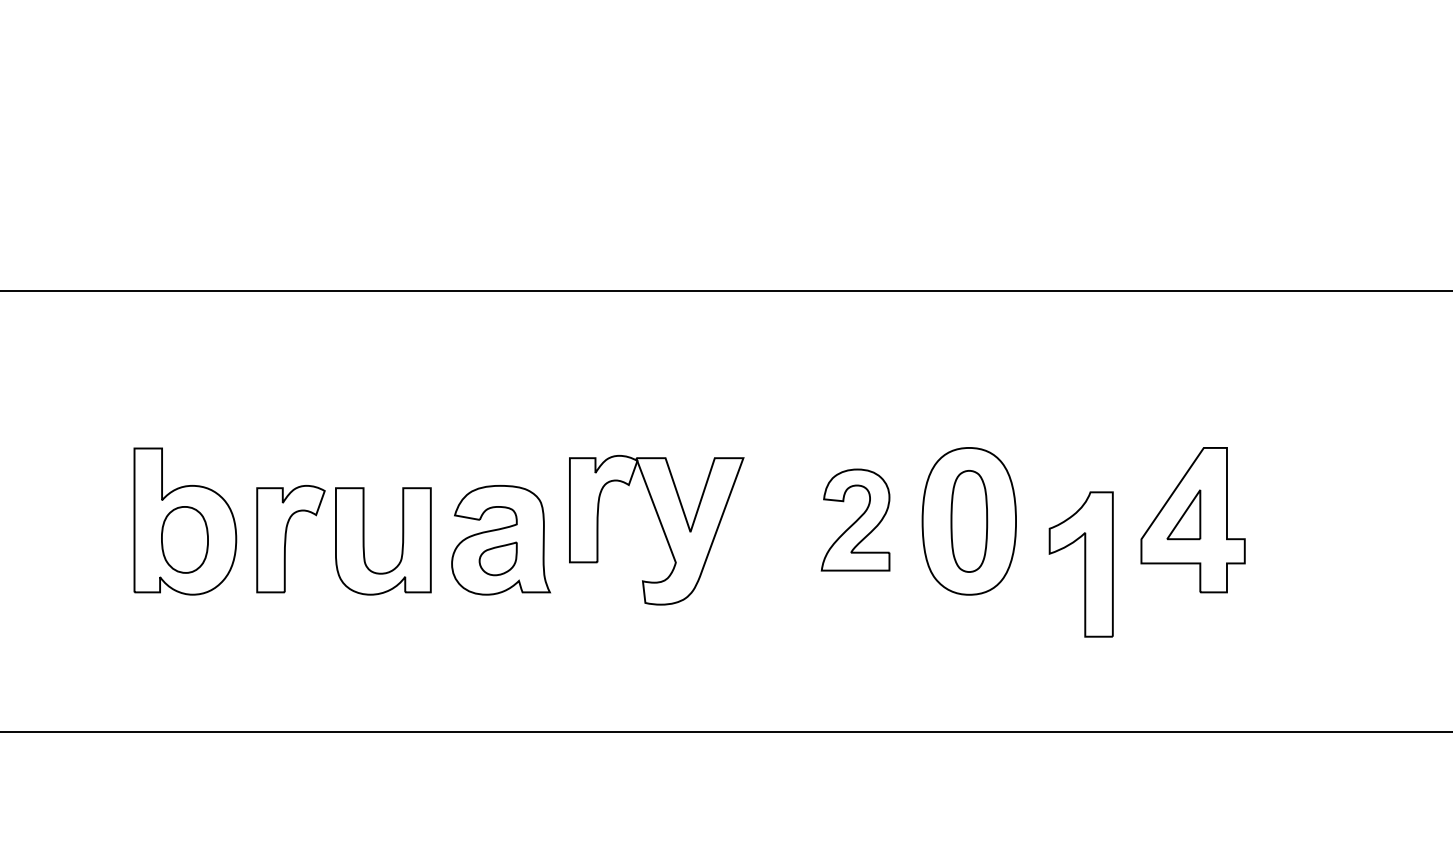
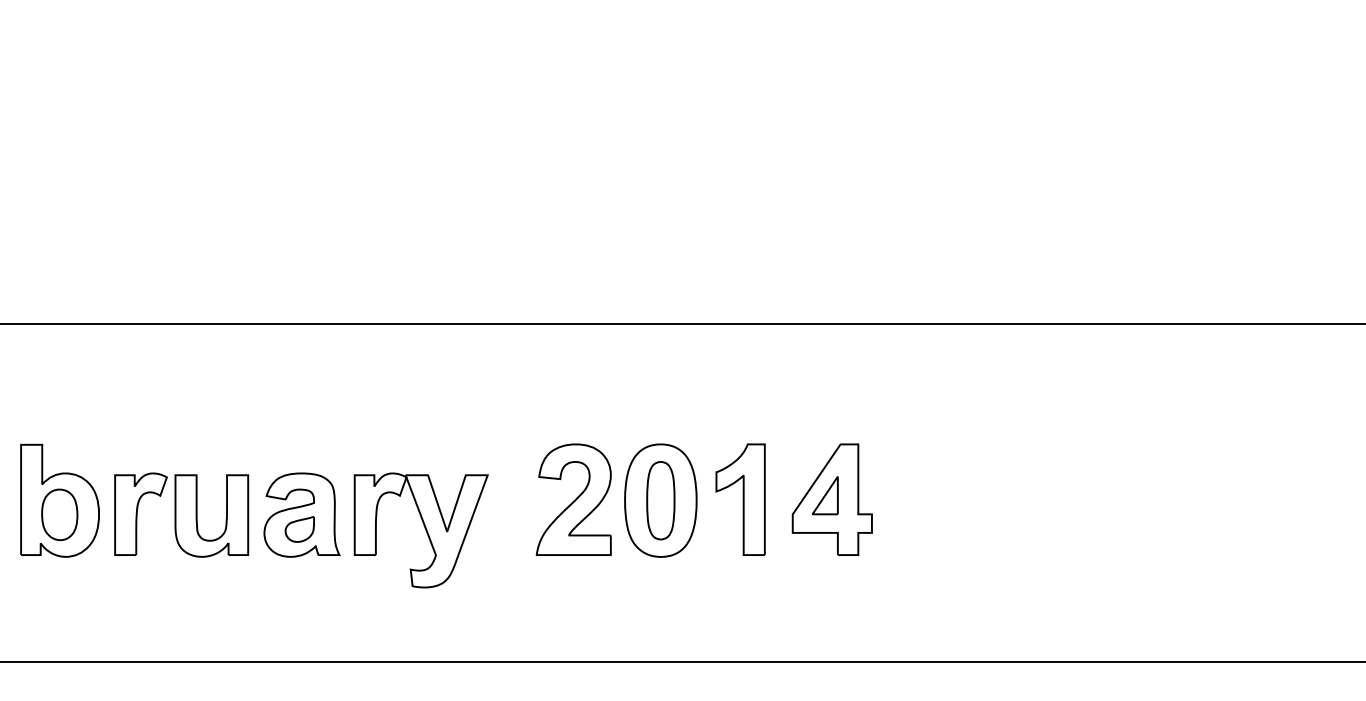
part: (855, 519) -> (573, 499), size x1.43
part: (655, 530) -> (420, 530), moved
part: (1081, 564) -> (740, 499), moved

